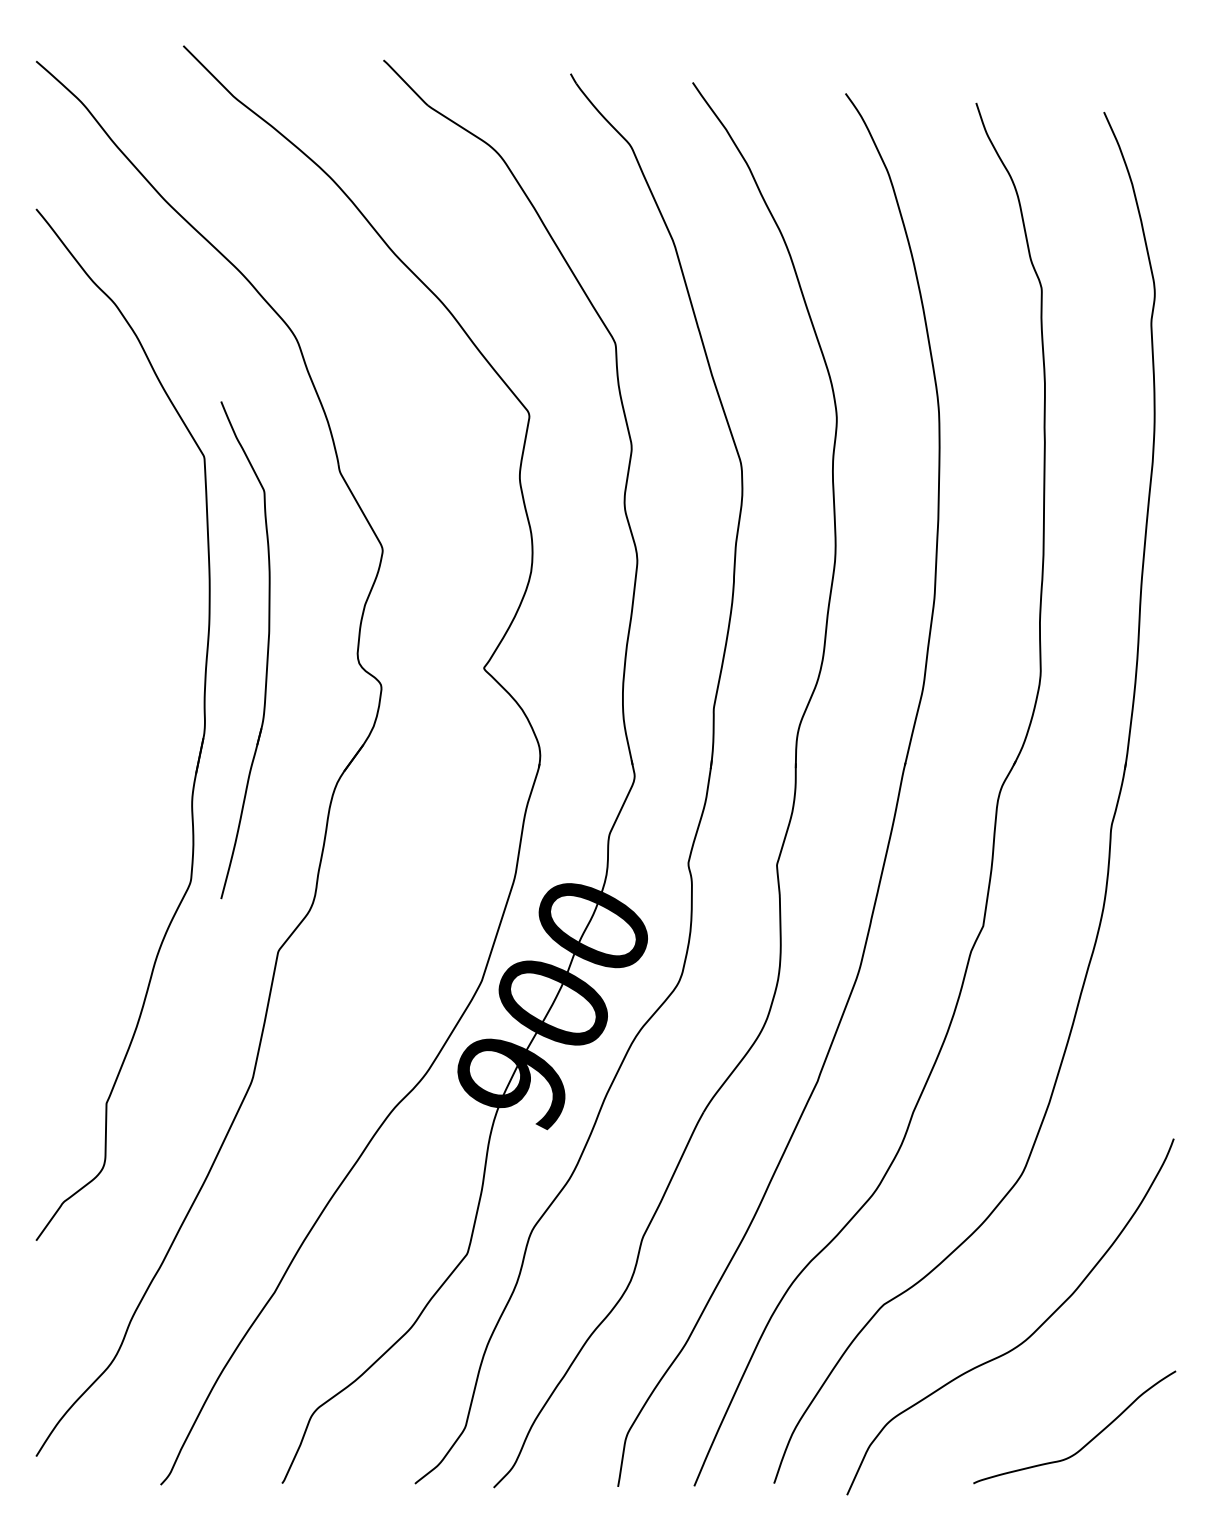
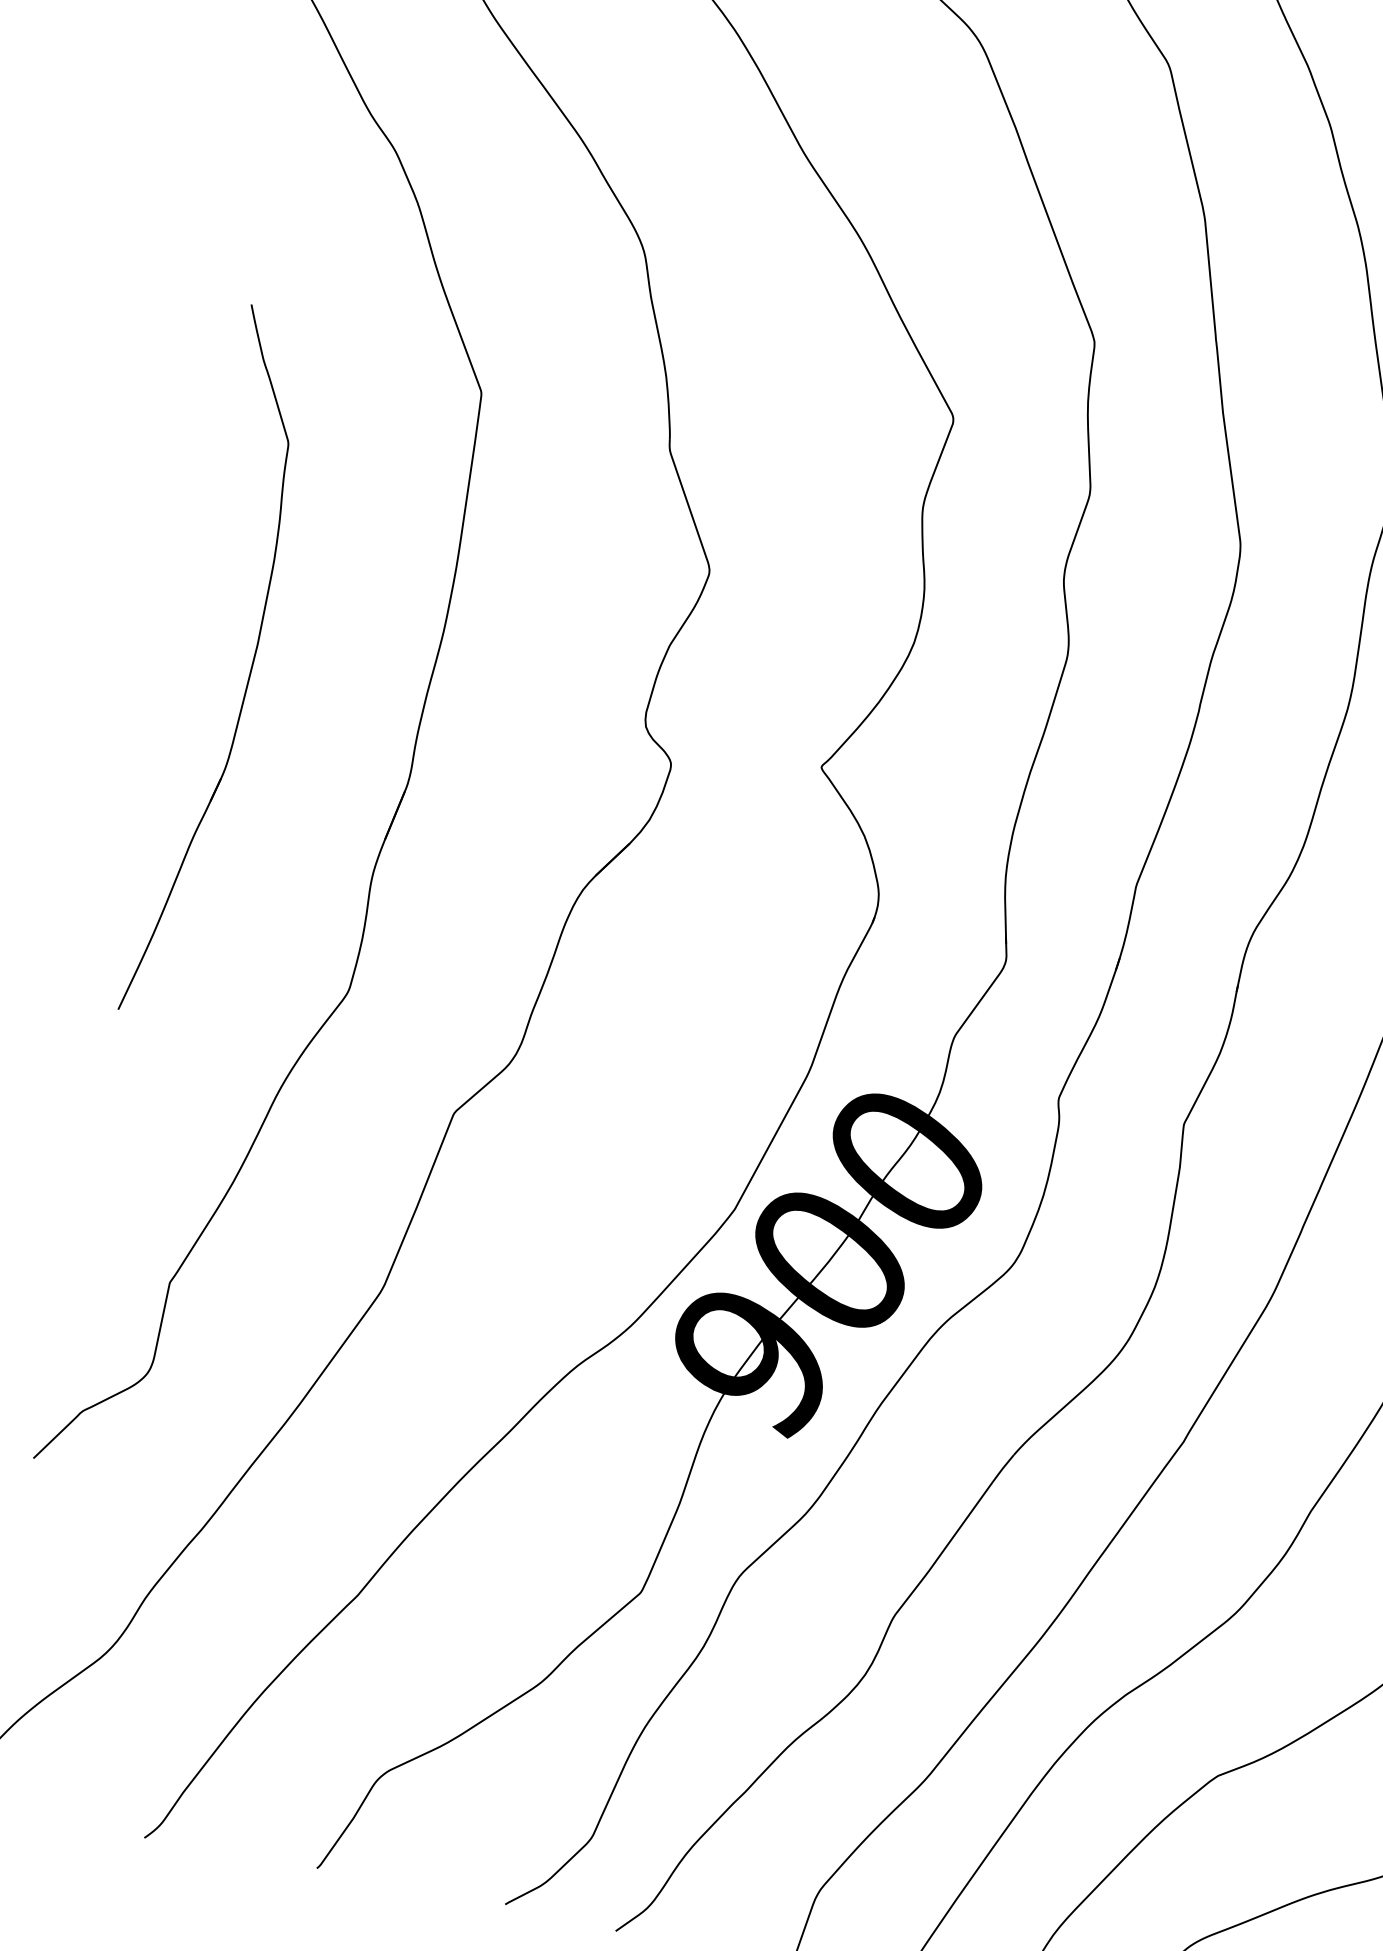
part: (266, 655) -> (247, 676), moved

